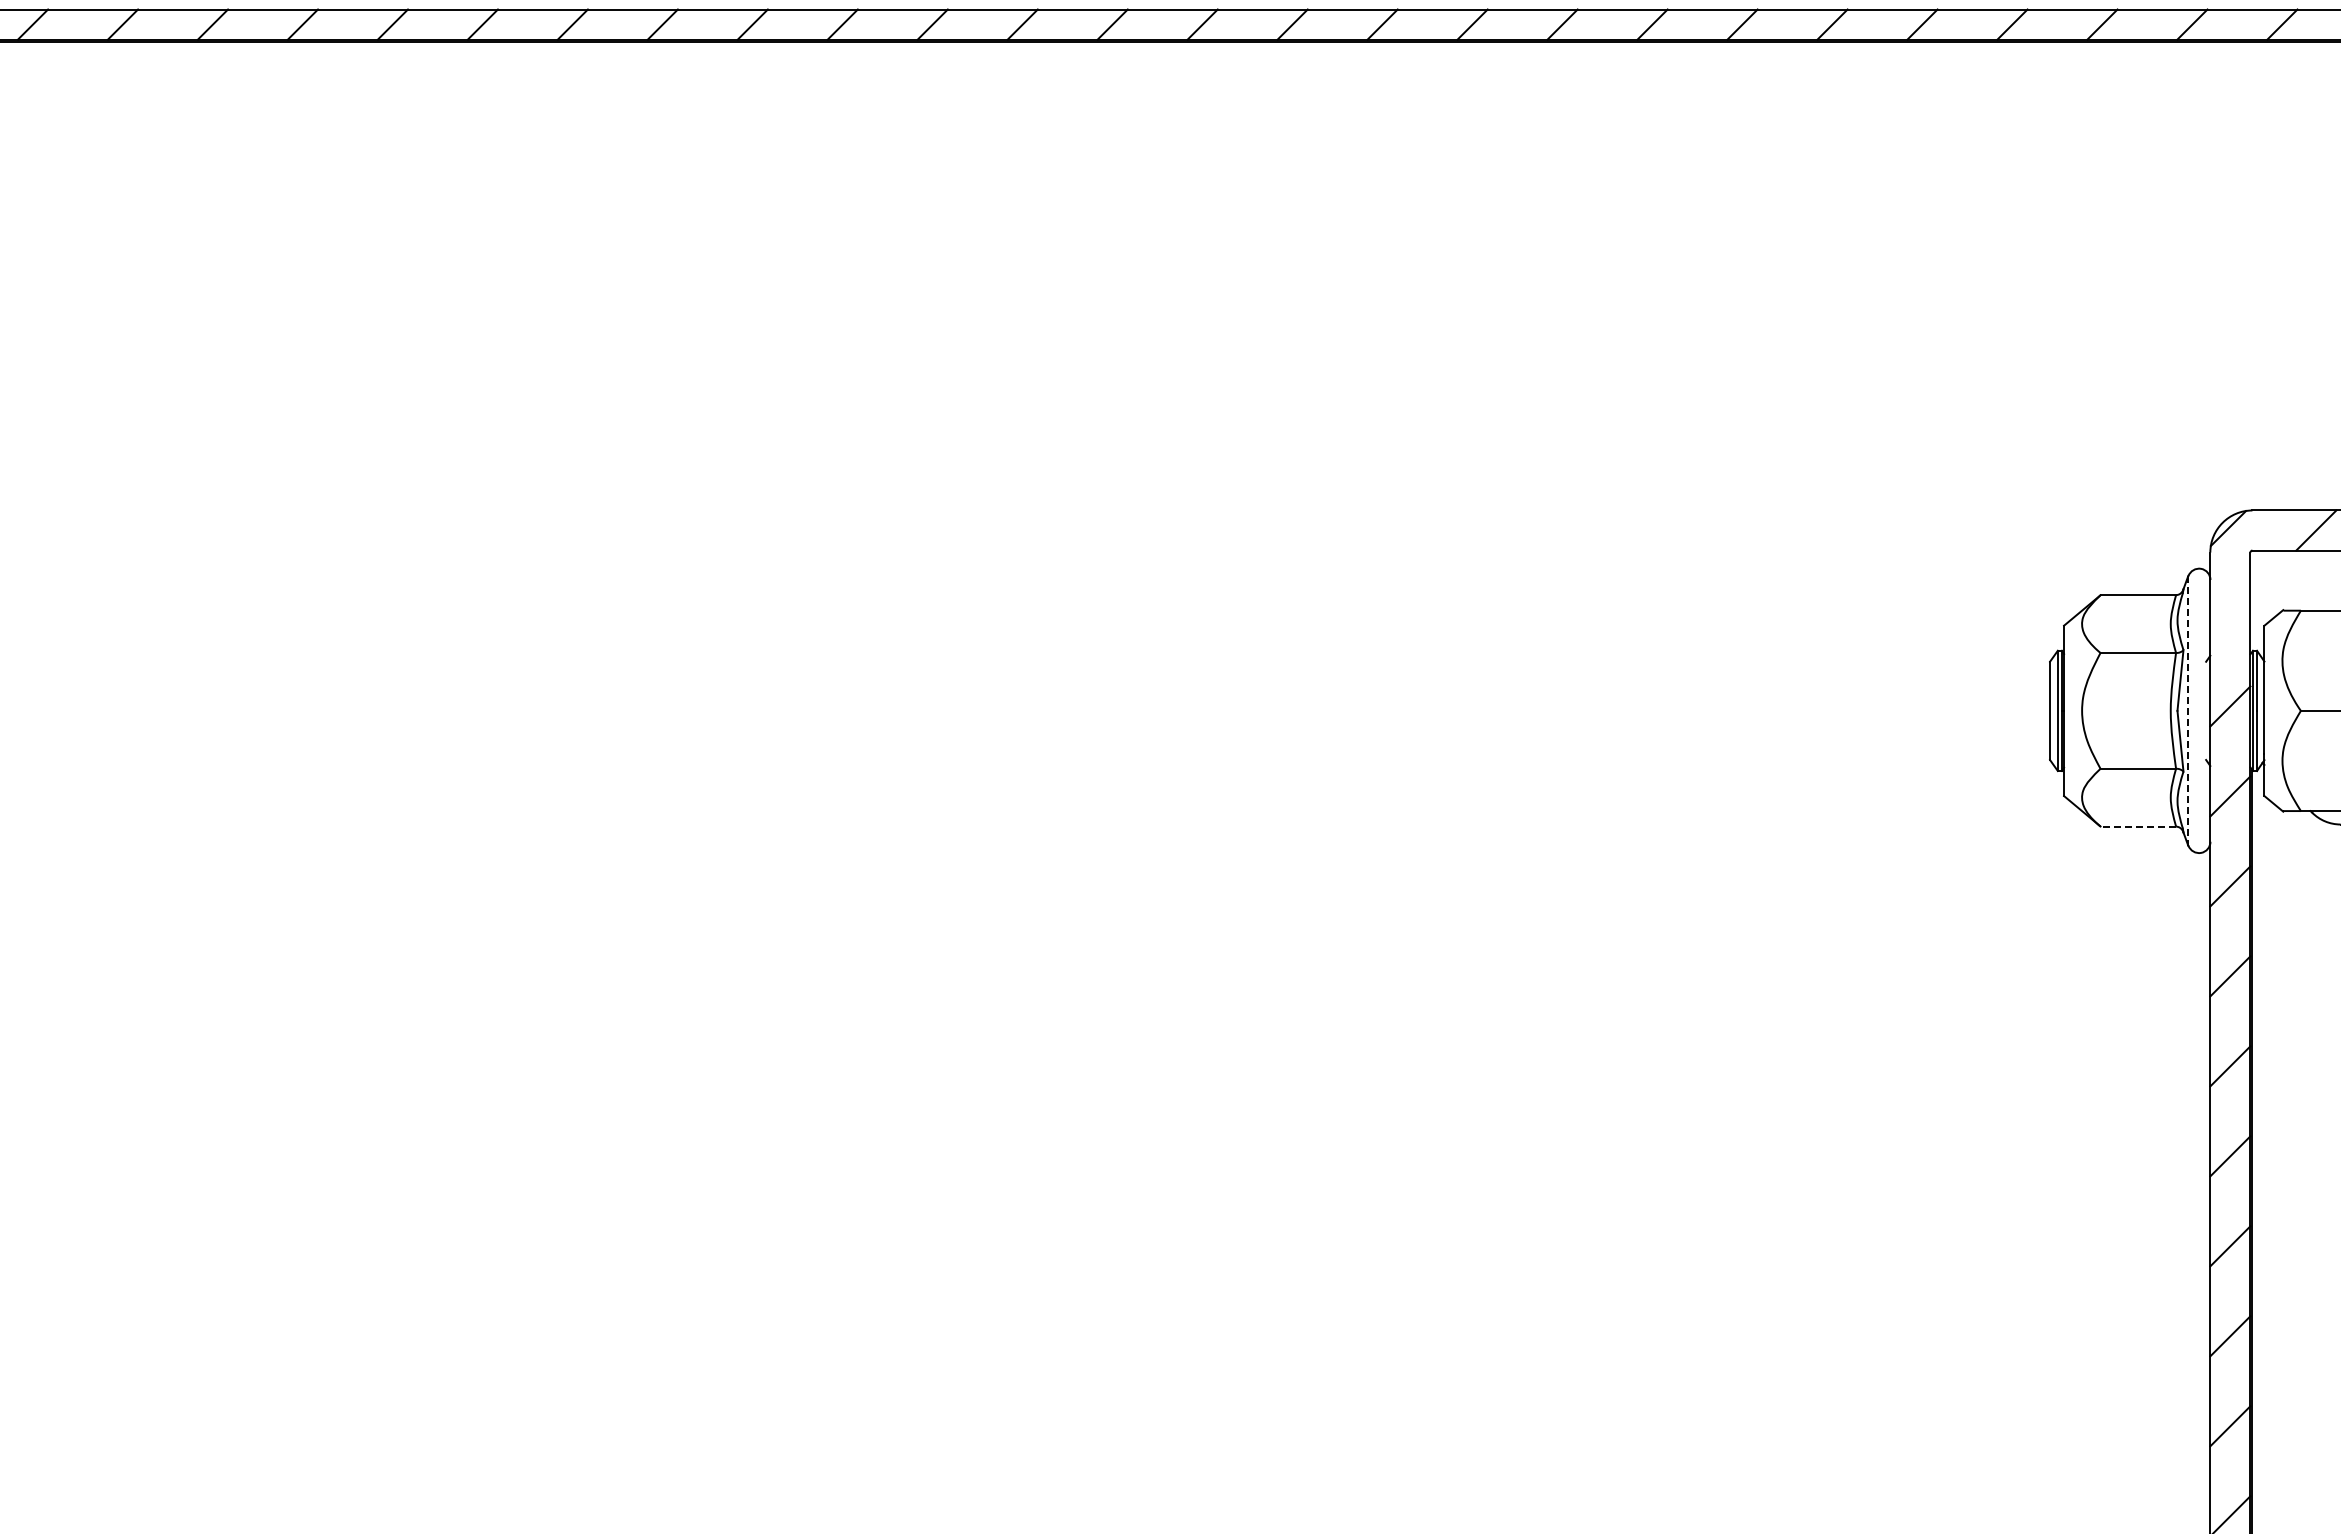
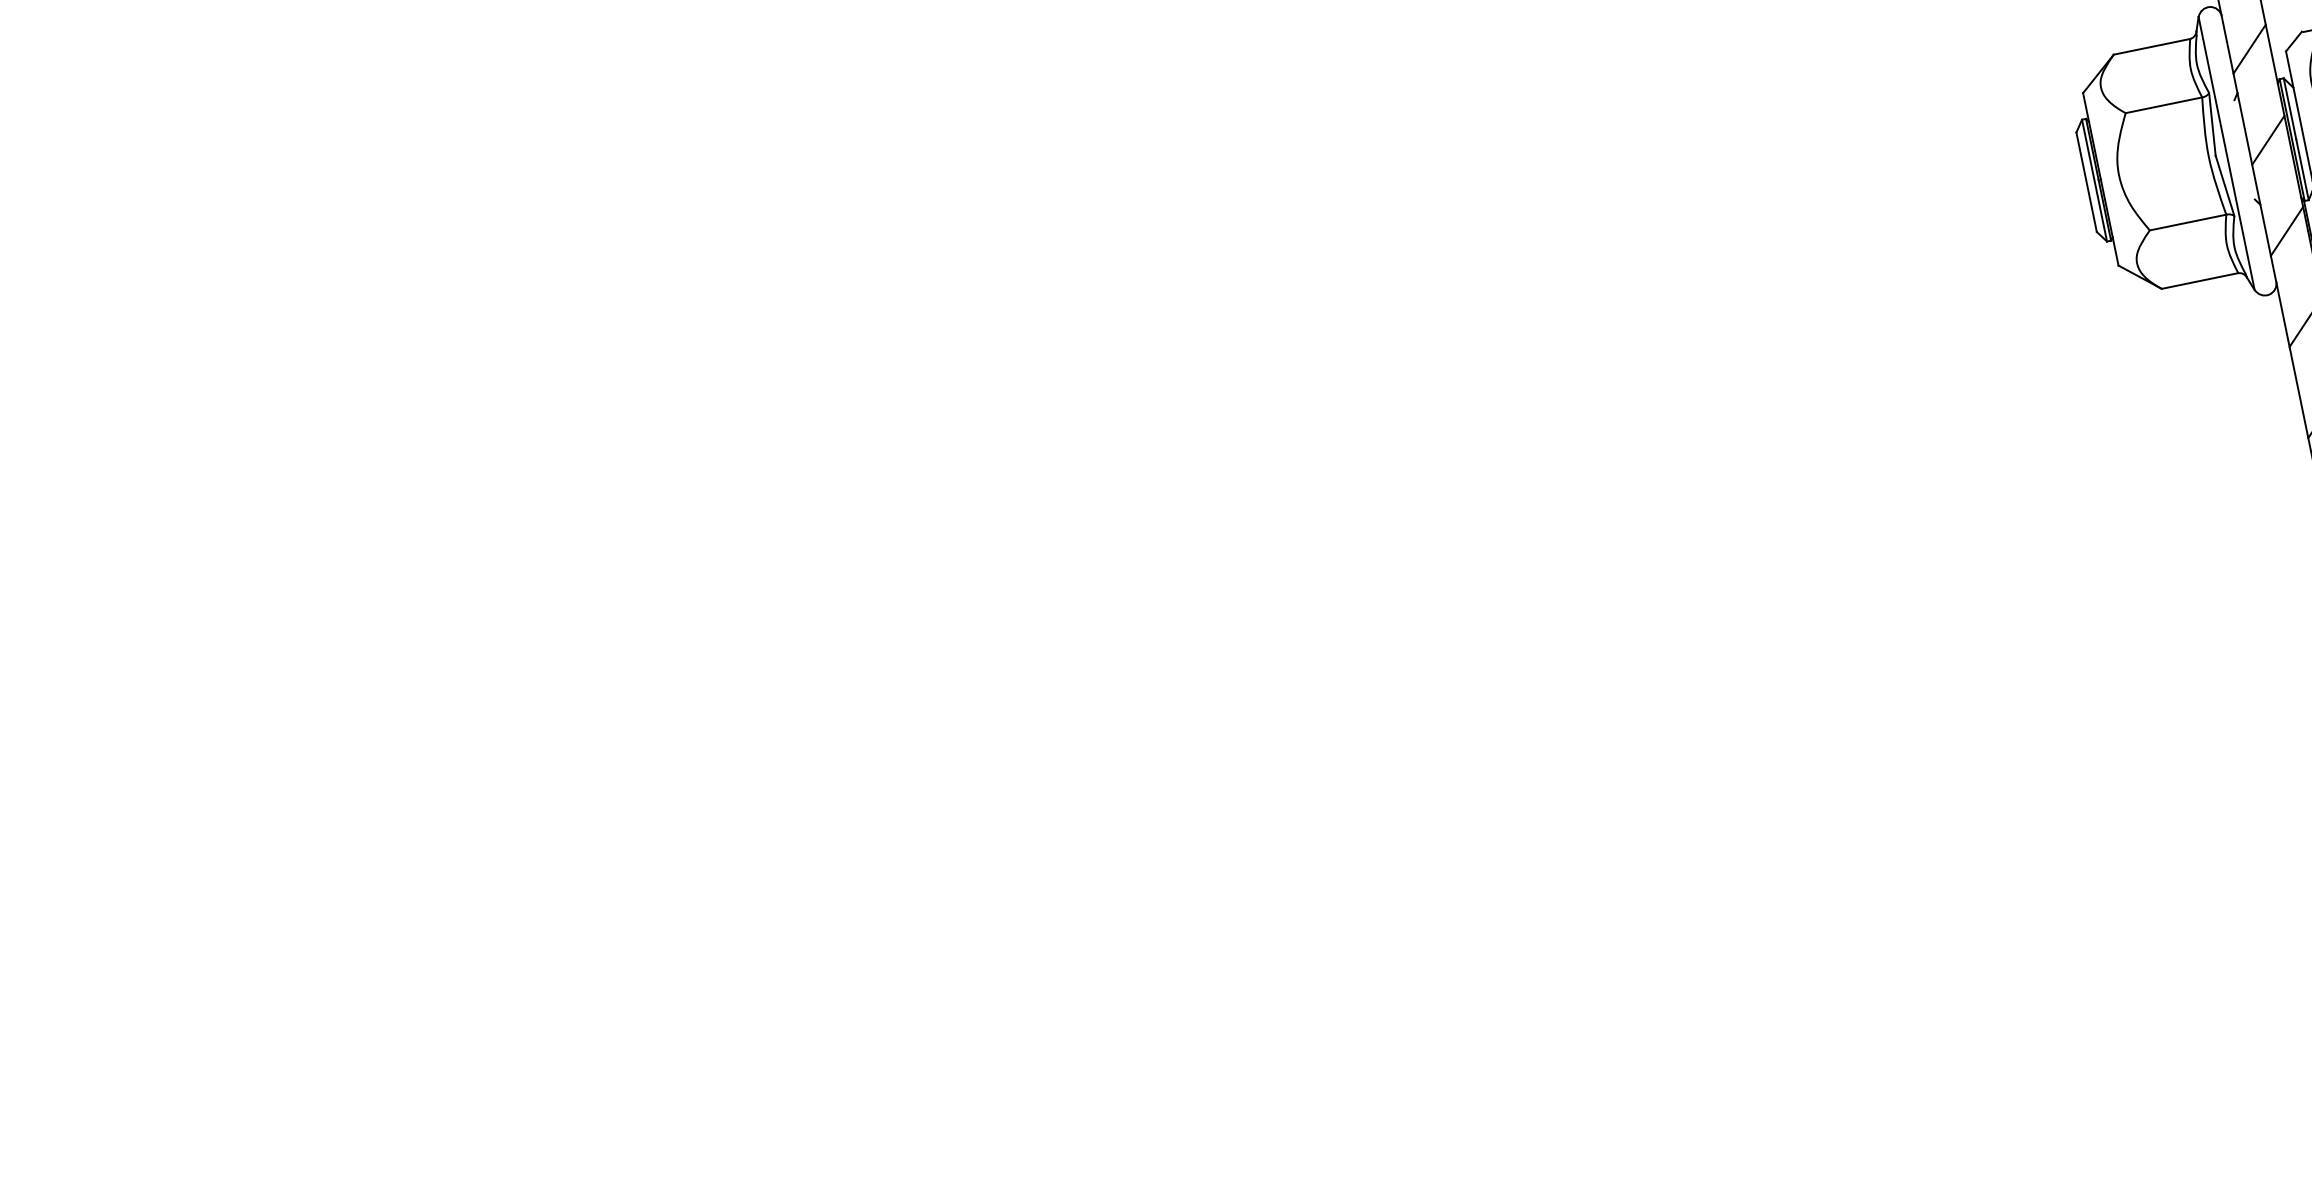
line: (2230, 616) -> (2249, 49), added
line: (2188, 710) -> (2226, 153), dashed -> solid
line: (2138, 826) -> (2200, 280), dashed -> solid

